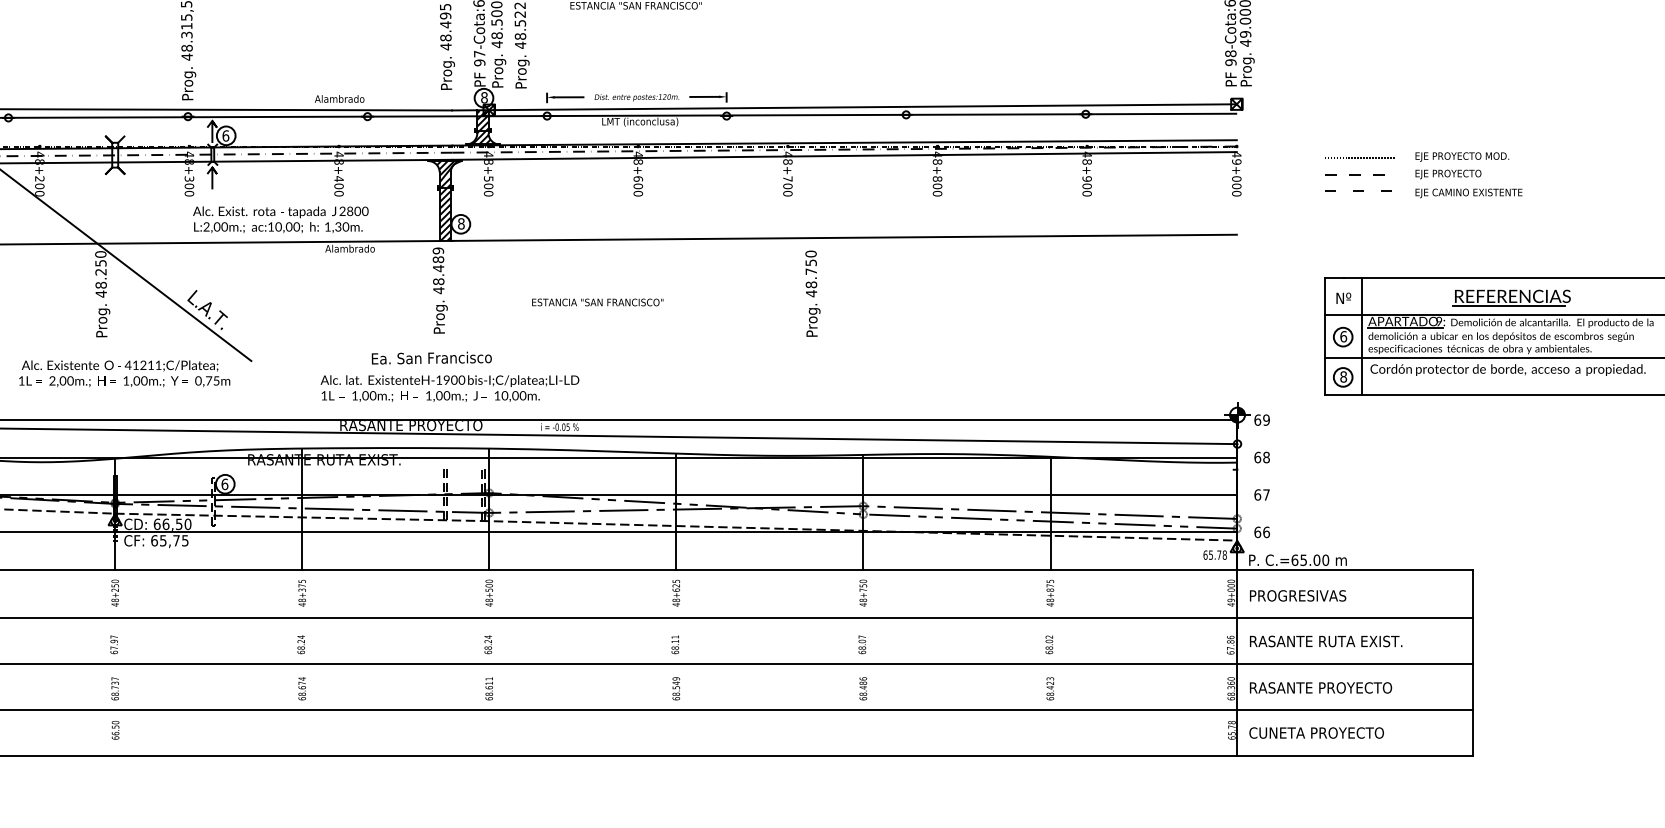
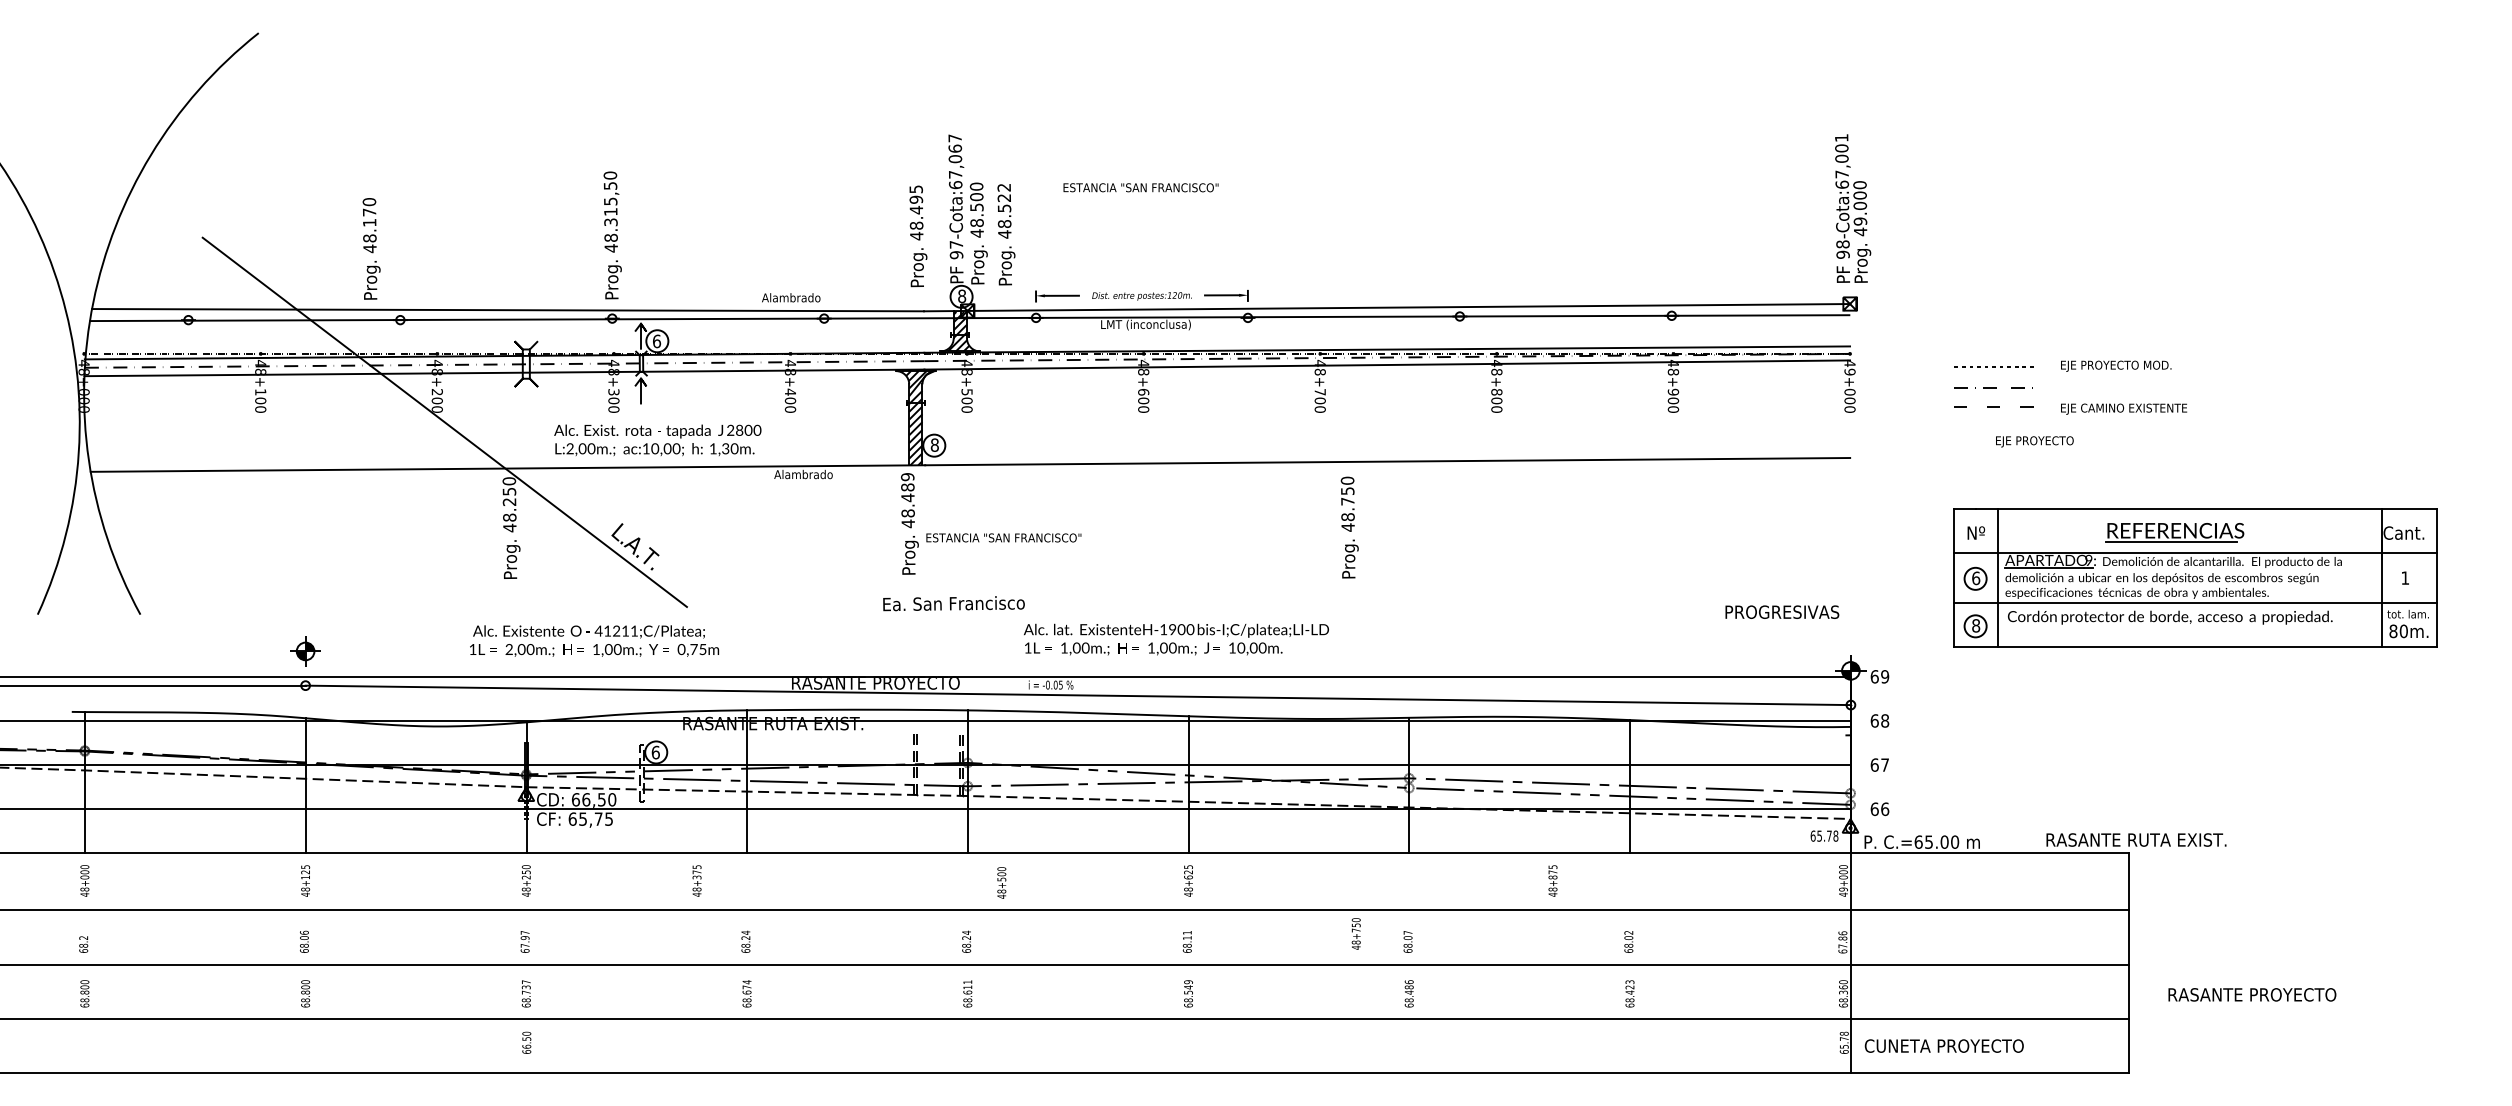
text: (1448, 174) -> (2034, 441), moved
text: (280, 219) -> (657, 440), moved
text: (597, 302) -> (1003, 537), moved
text: (431, 358) -> (953, 603), moved
text: (124, 373) -> (594, 640), moved
text: (450, 388) -> (1176, 639), moved
text: (301, 592) -> (696, 880), moved
text: (489, 592) -> (1001, 882), moved
text: (862, 592) -> (1355, 933), moved
text: (1049, 592) -> (1552, 880), moved
text: (1298, 595) -> (1782, 611), moved
text: (1326, 641) -> (2136, 839), moved
text: (1321, 687) -> (2252, 994), moved

